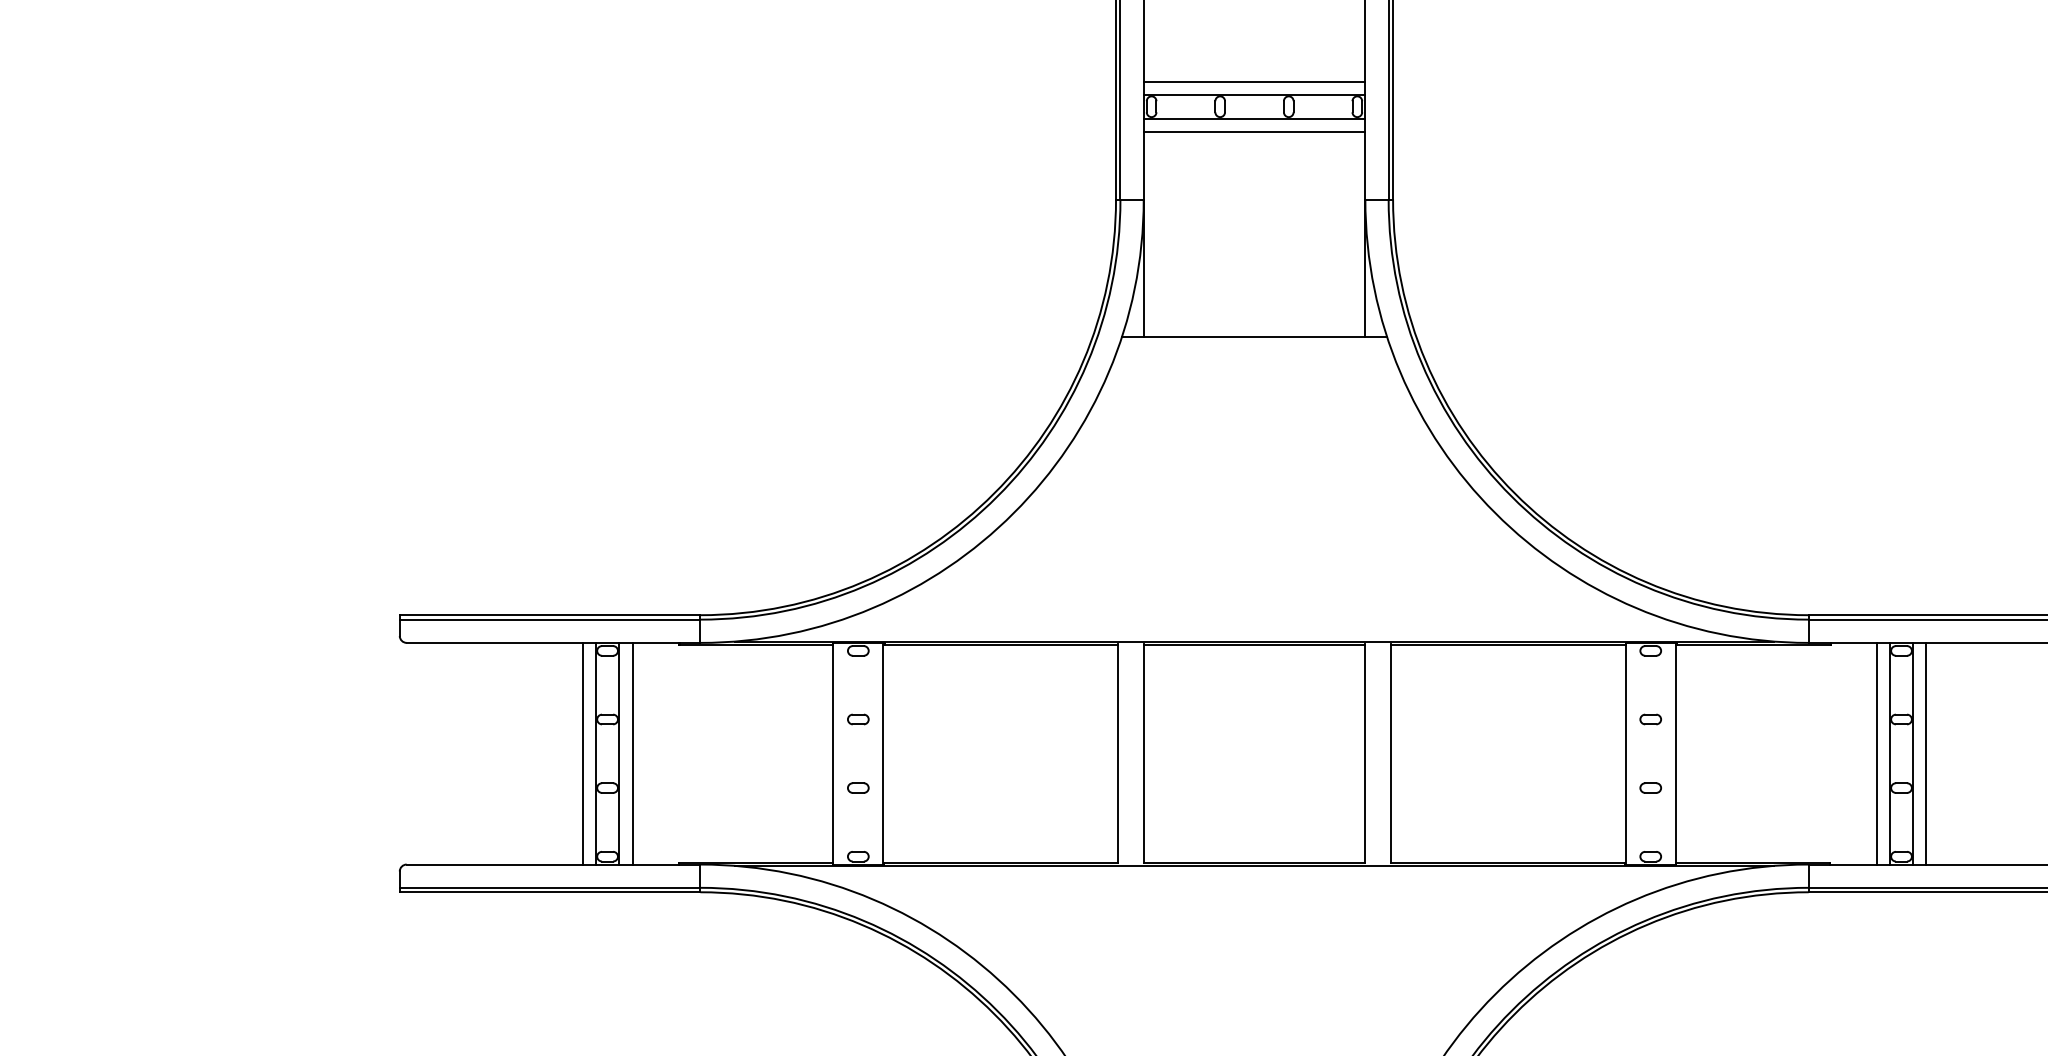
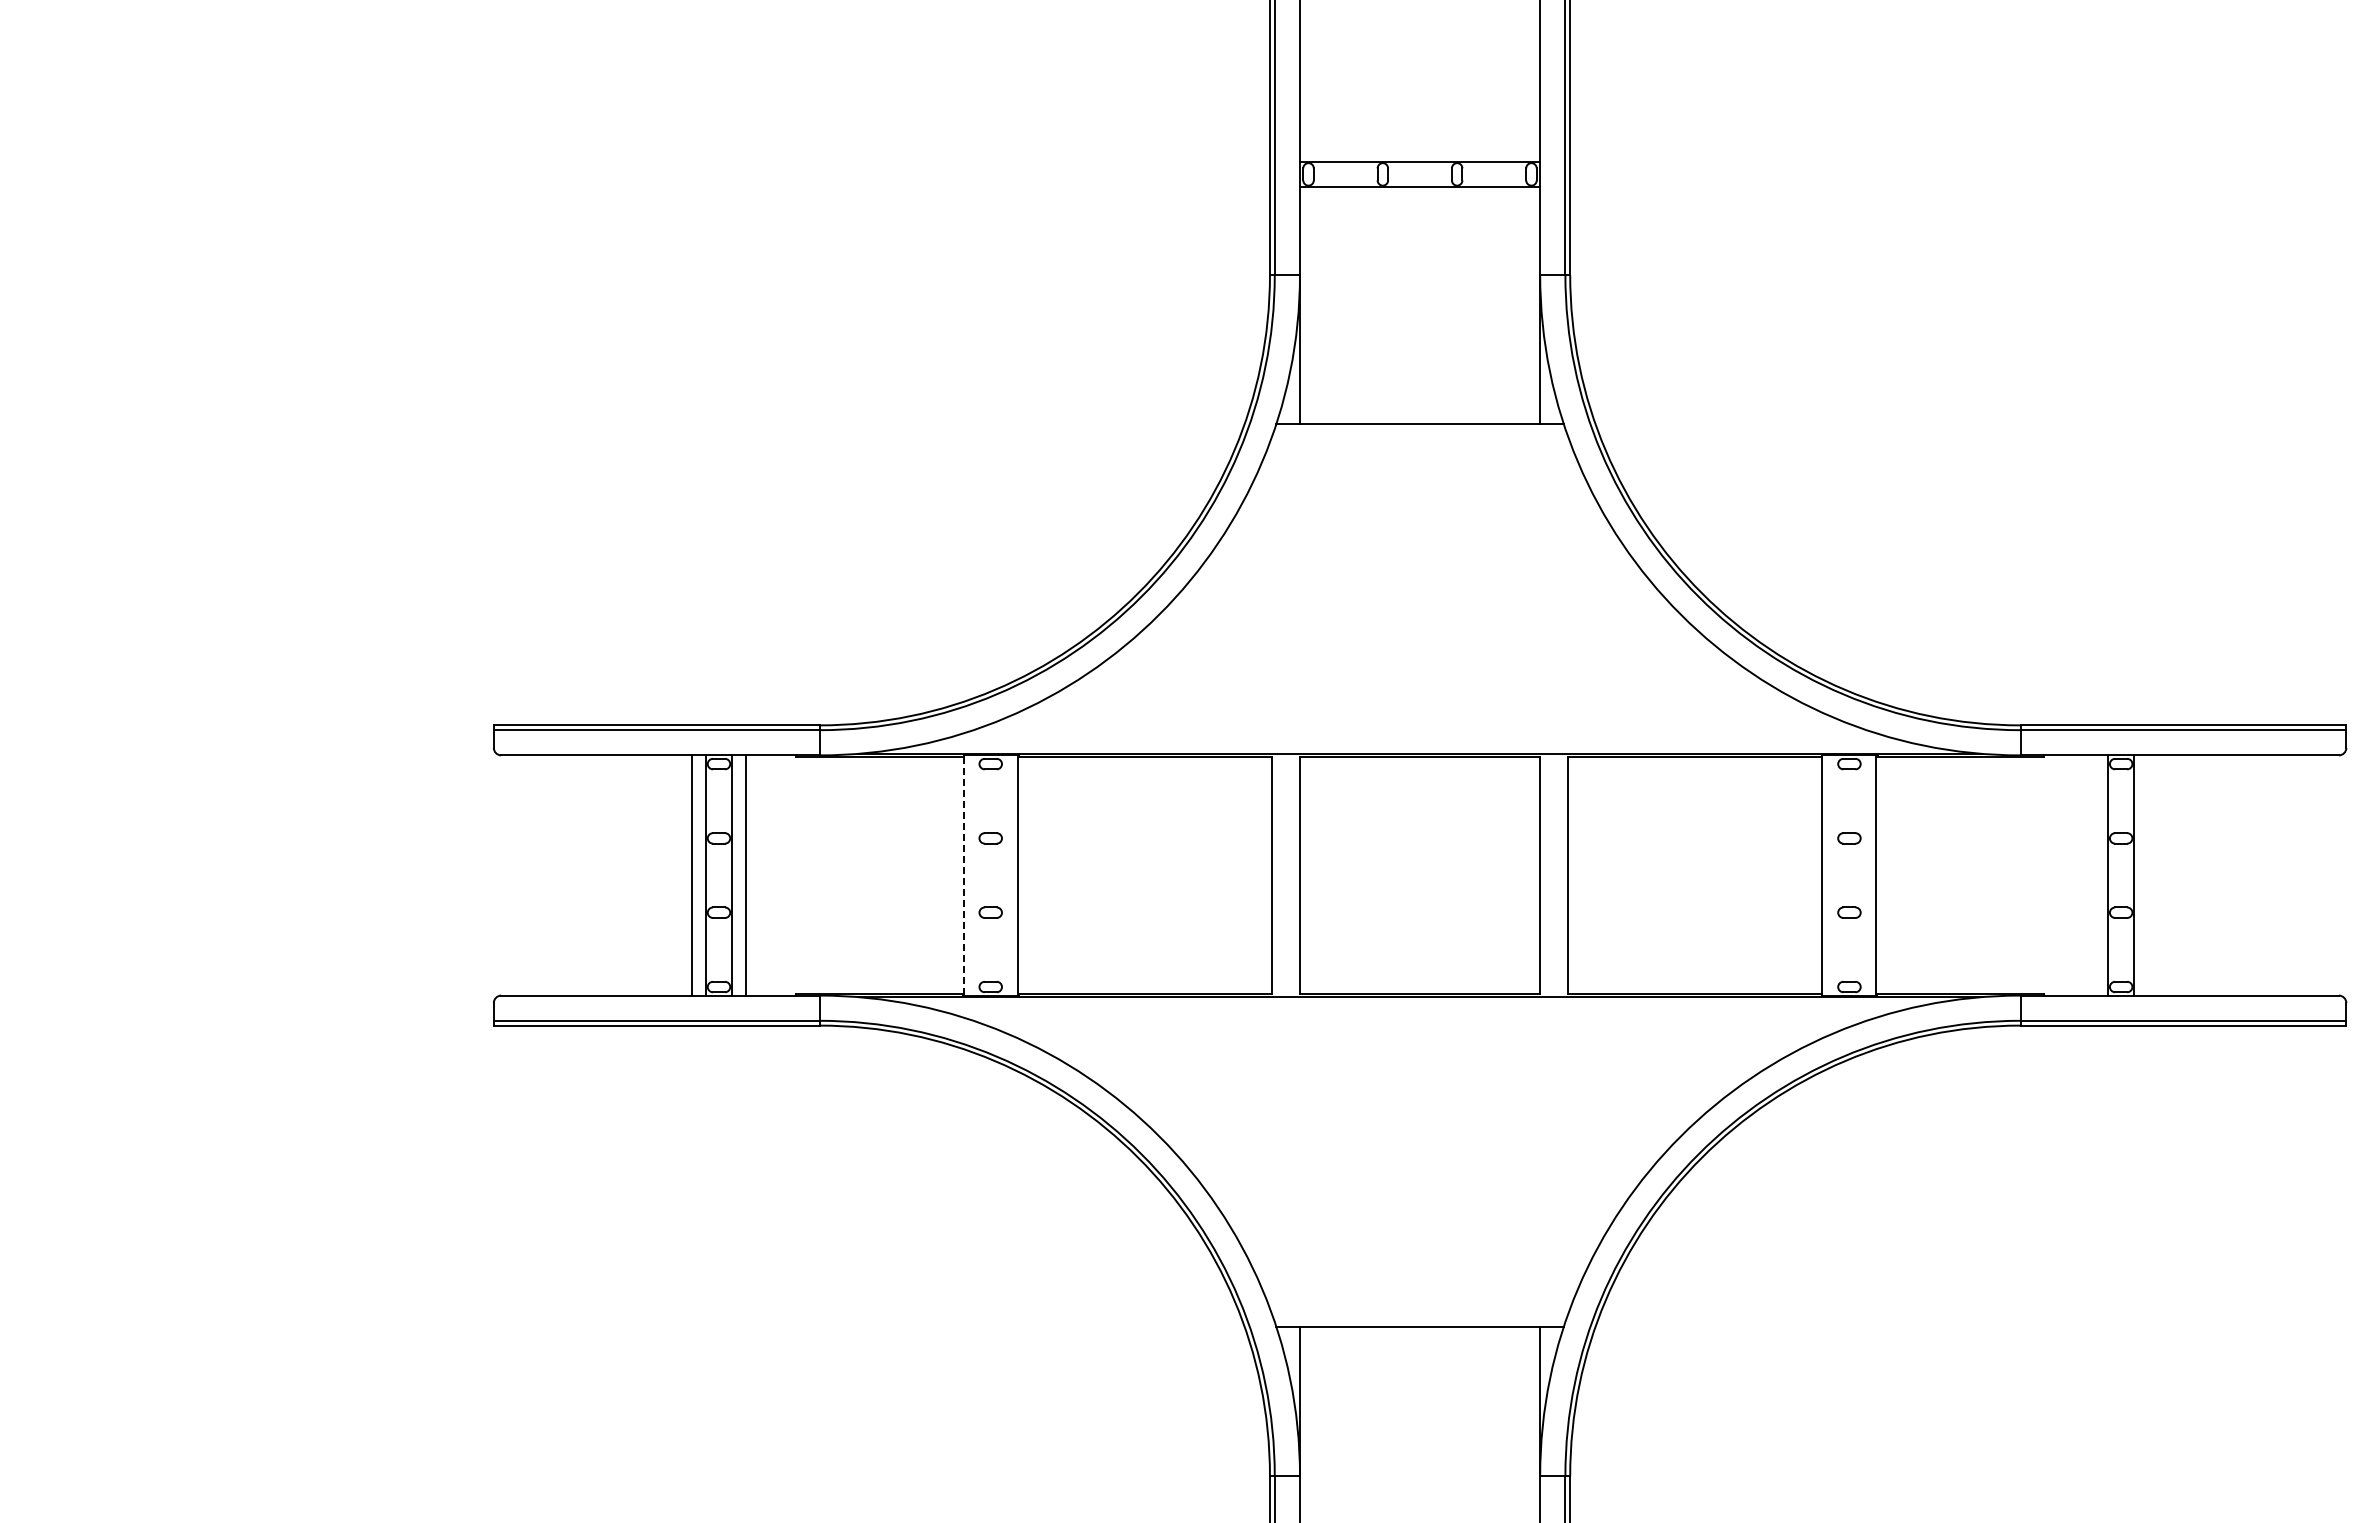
line: (1254, 81) -> (1419, 147), removed
line: (1254, 131) -> (1419, 201), removed
line: (1876, 753) -> (2094, 875), removed
line: (1926, 753) -> (2148, 875), removed
line: (833, 754) -> (963, 876), solid -> dashed

